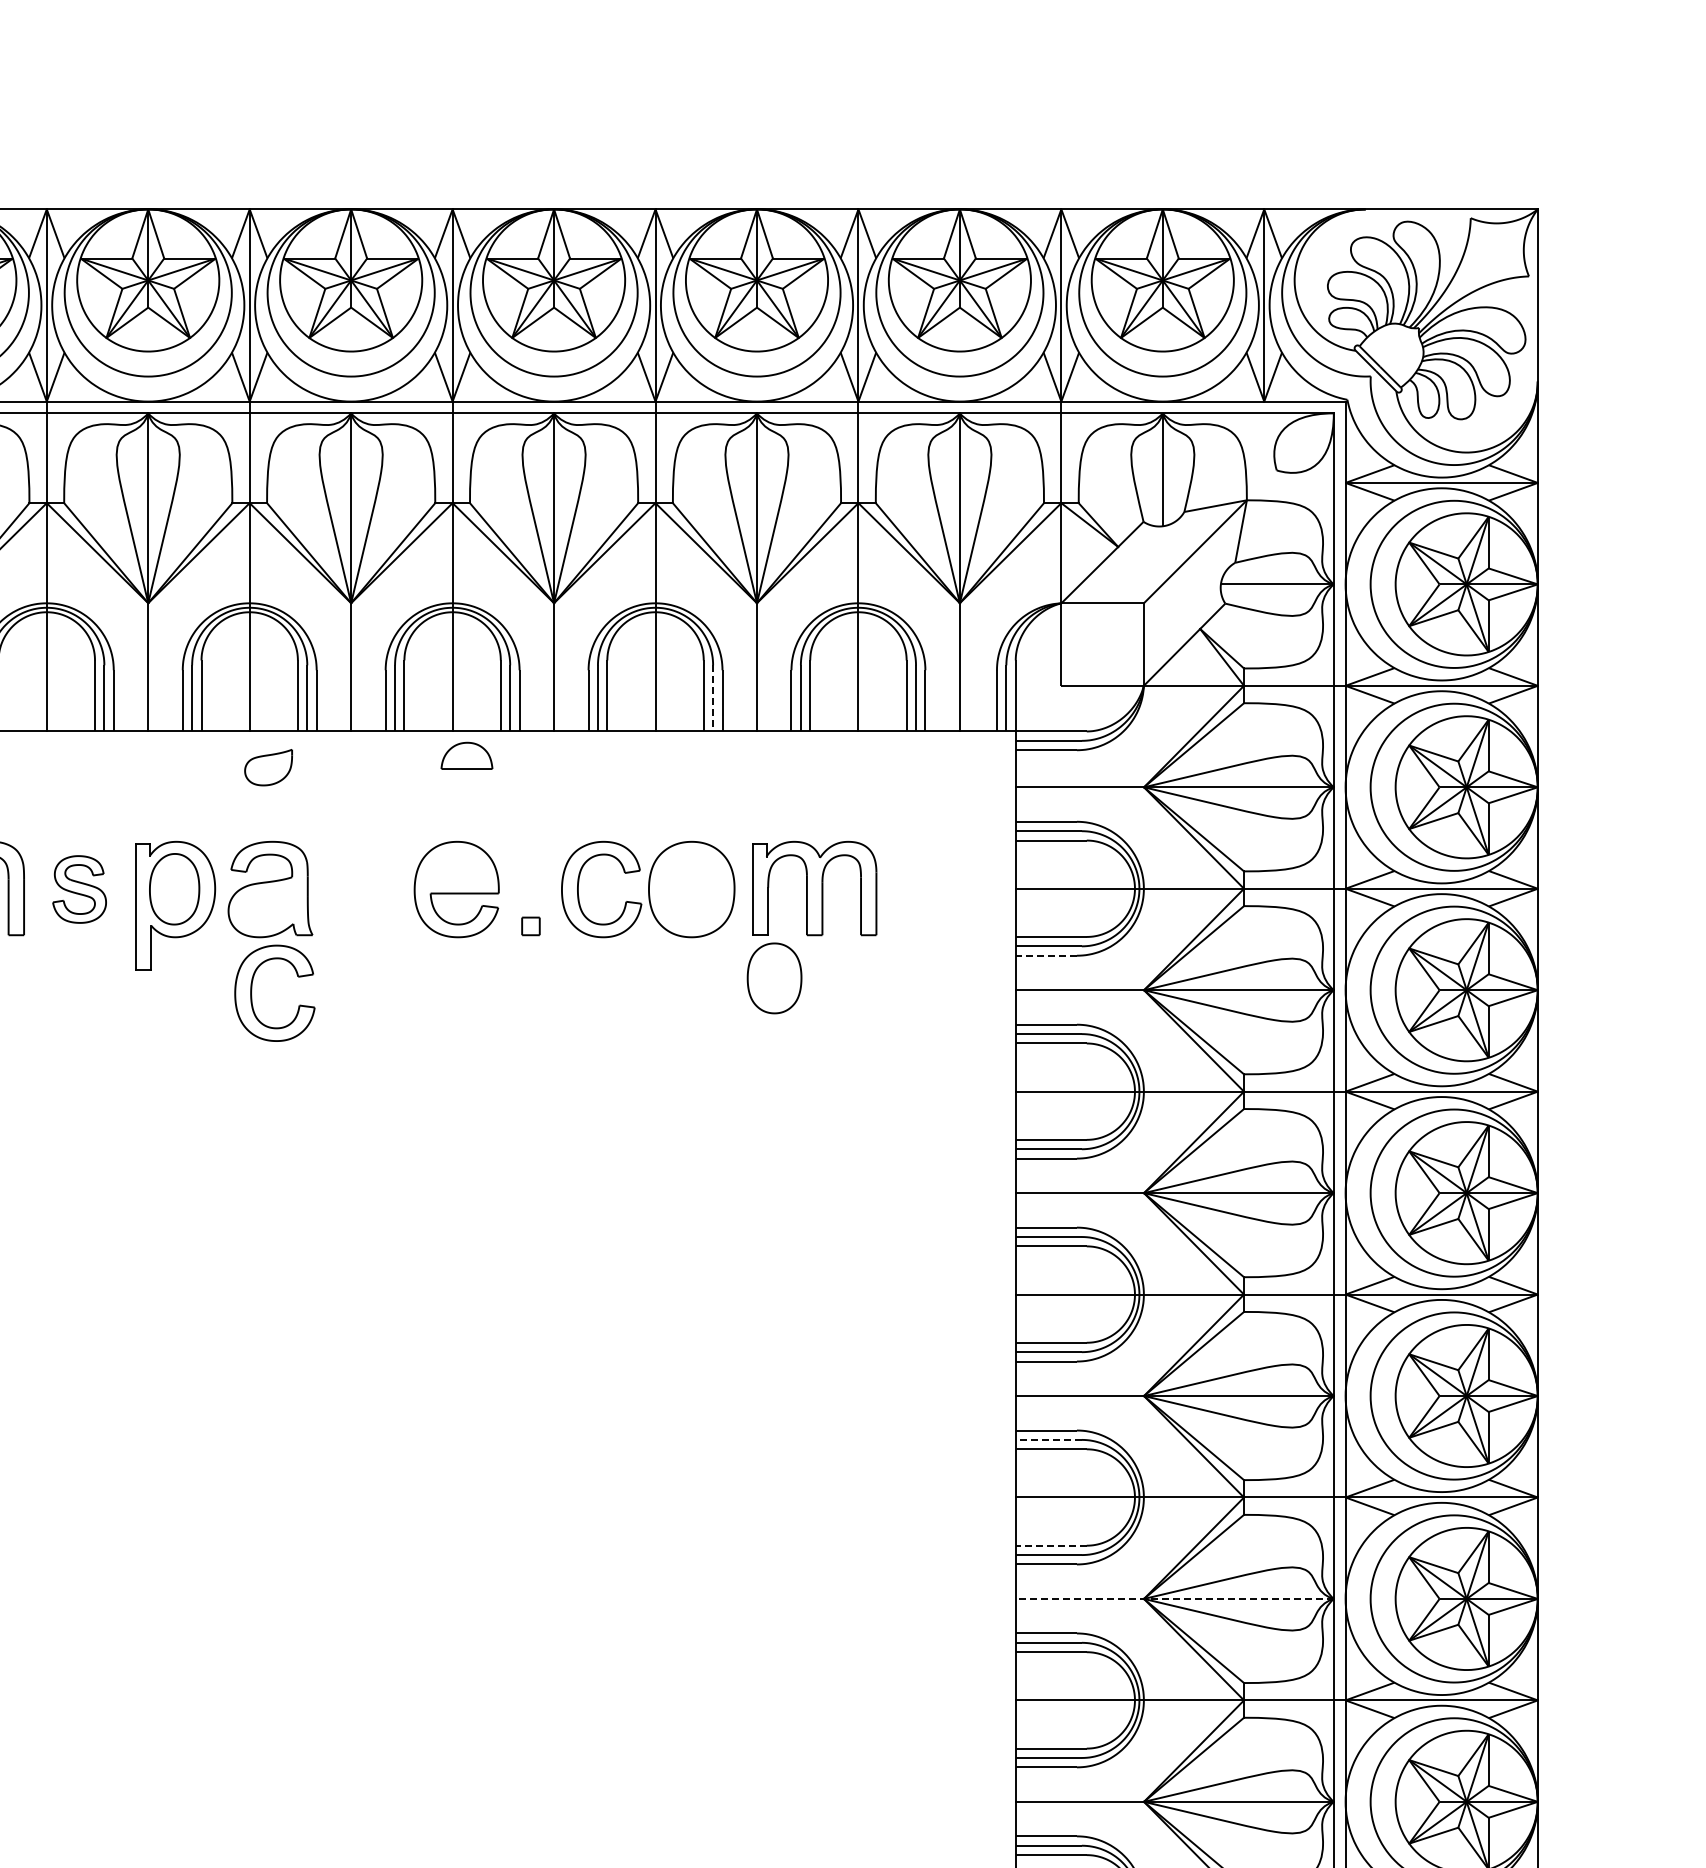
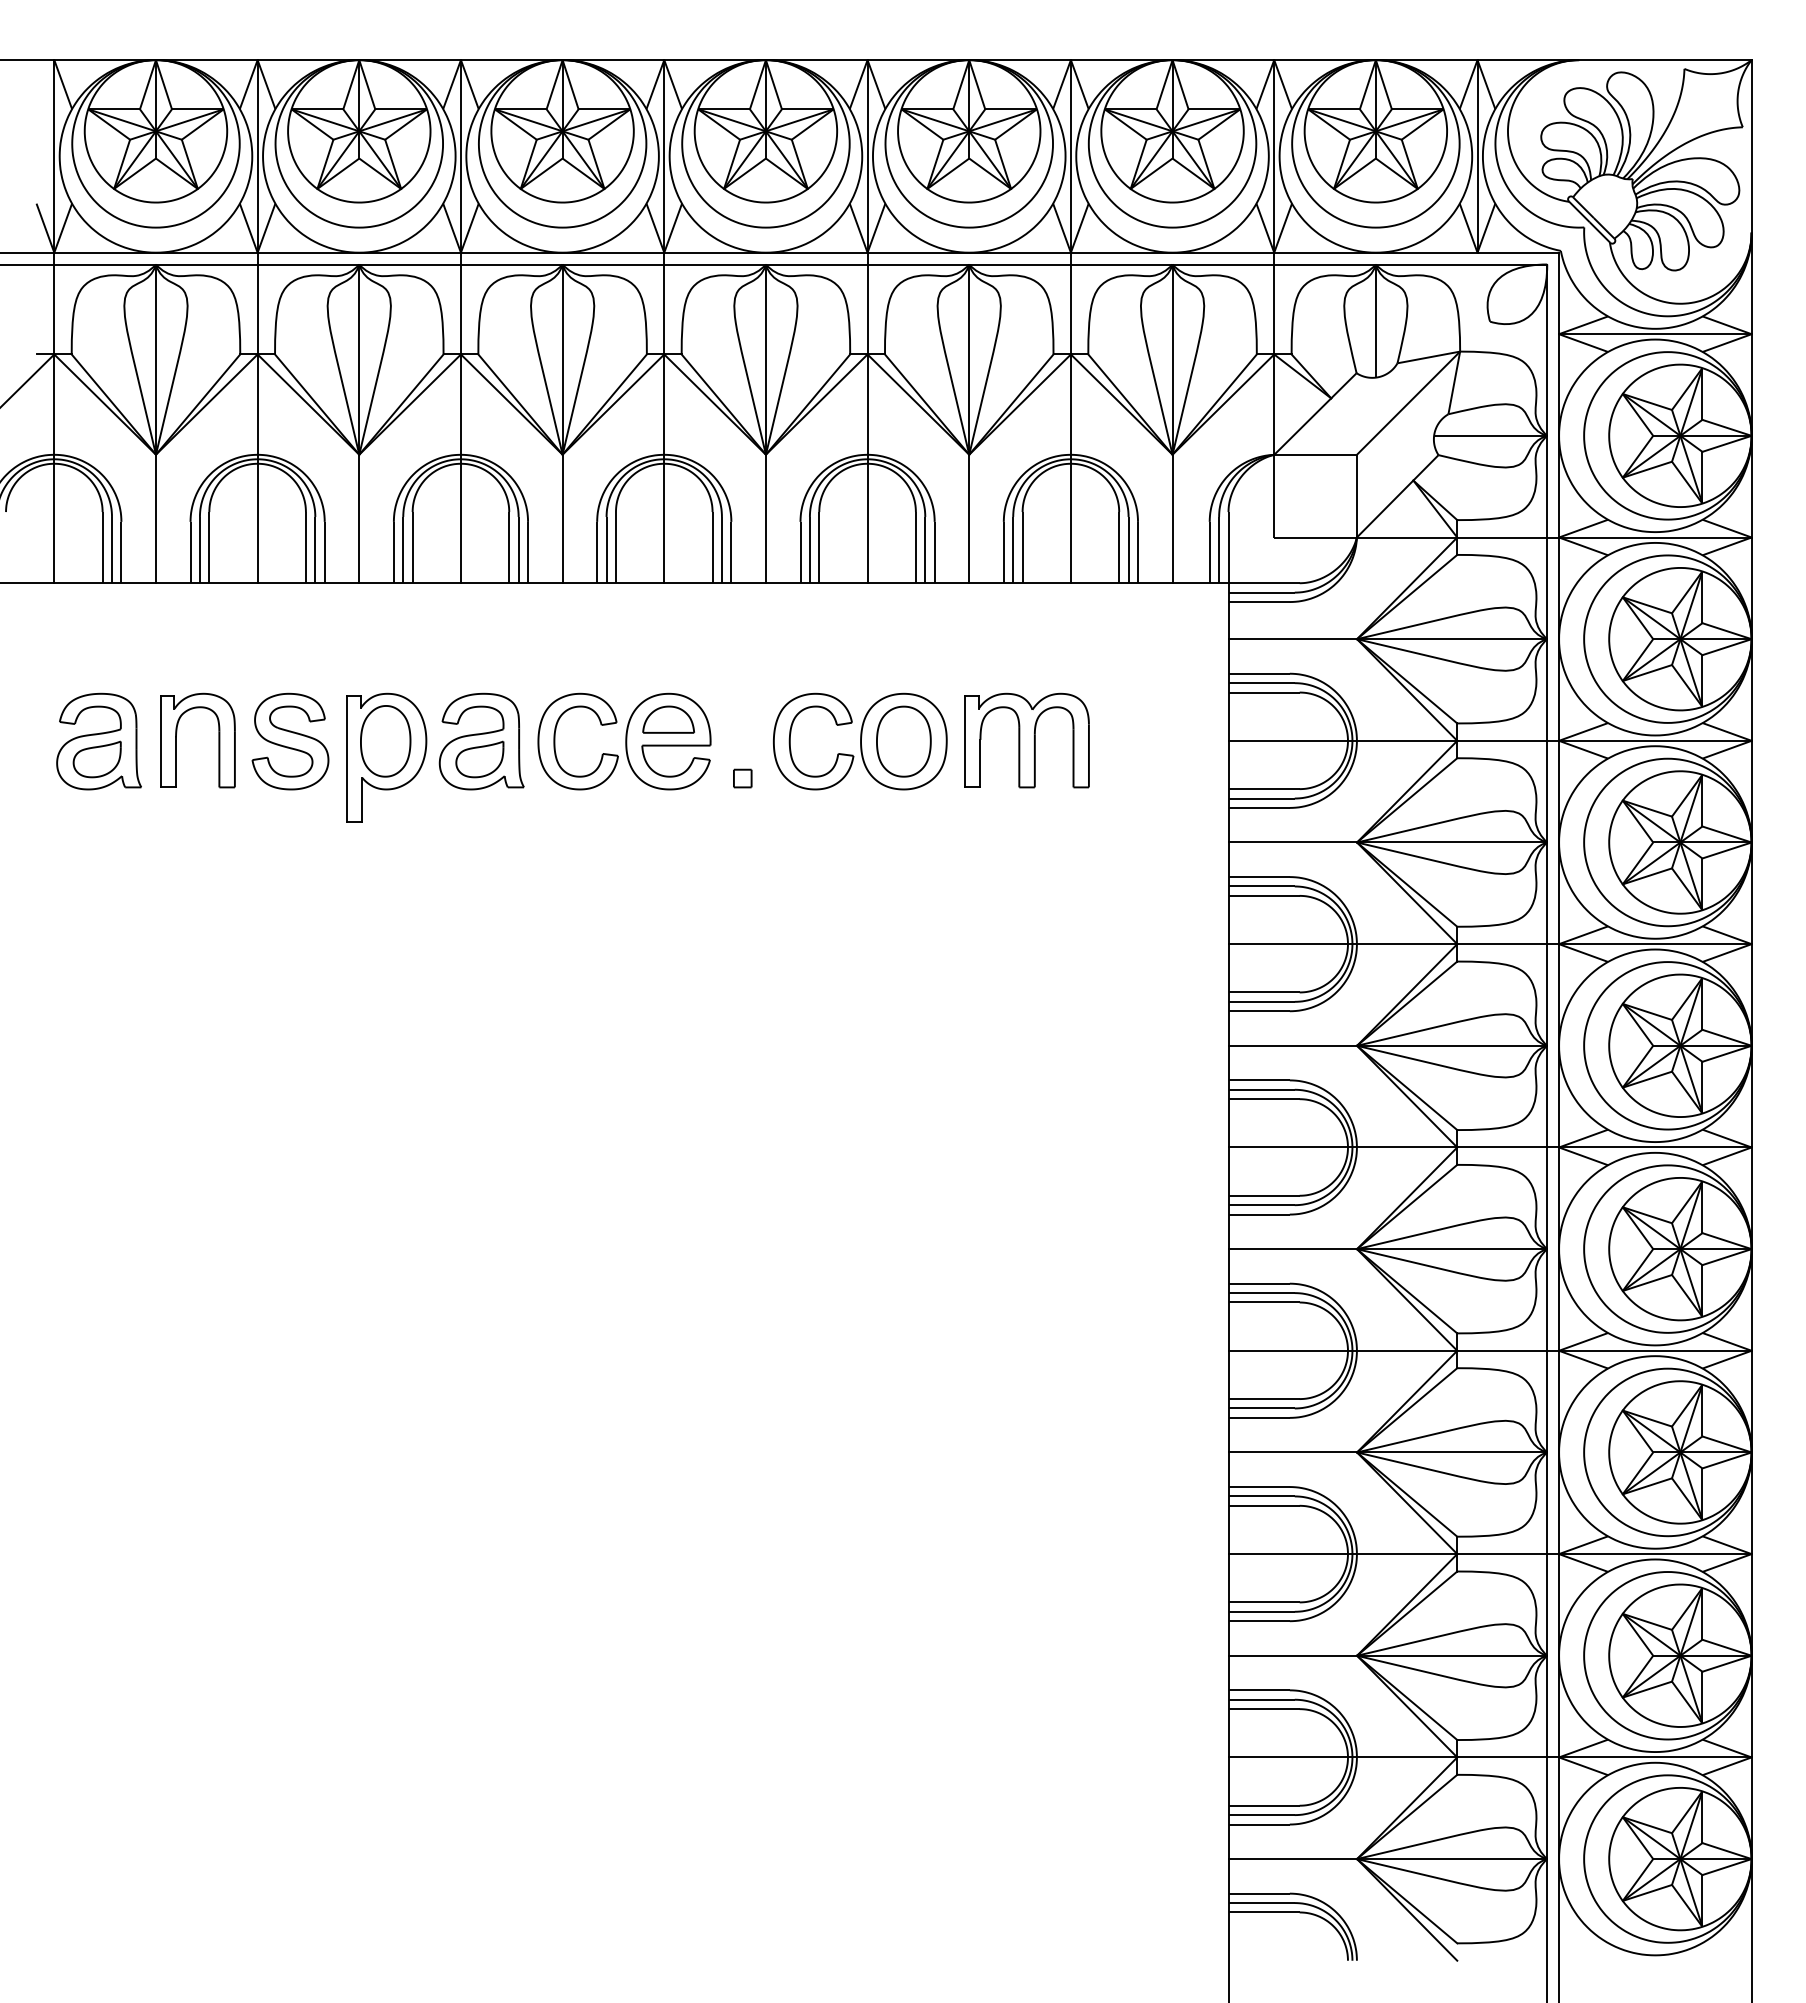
line: (713, 698) -> (925, 550), dashed -> solid
part: (466, 755) -> (668, 719), moved
part: (268, 767) -> (479, 759), moved
part: (79, 889) -> (290, 741), size x1.43
line: (1046, 955) -> (1259, 807), dashed -> solid
part: (774, 978) -> (903, 741), moved
part: (252, 993) -> (555, 741), moved
line: (1048, 1440) -> (1261, 1293), dashed -> solid
line: (1051, 1546) -> (1264, 1399), dashed -> solid
line: (1174, 1598) -> (1387, 1452), dashed -> solid

